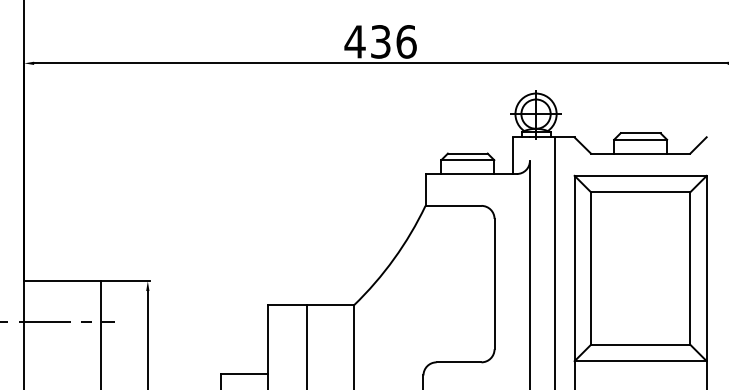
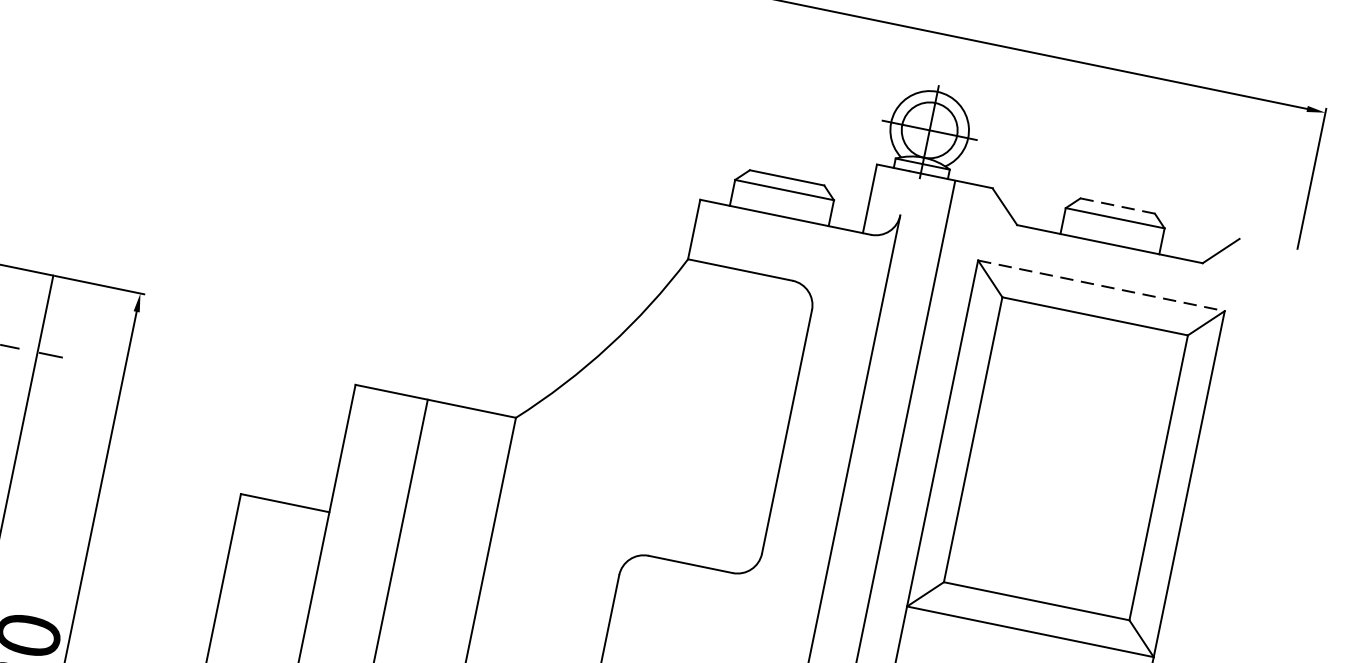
line: (640, 133) -> (1117, 206), solid -> dashed
line: (641, 175) -> (1103, 285), solid -> dashed

